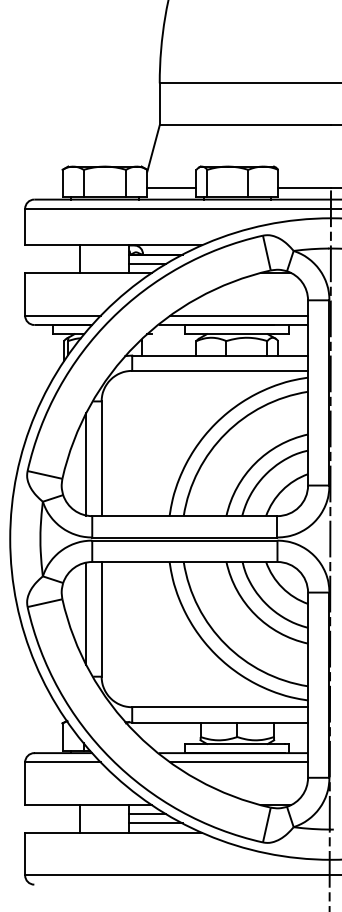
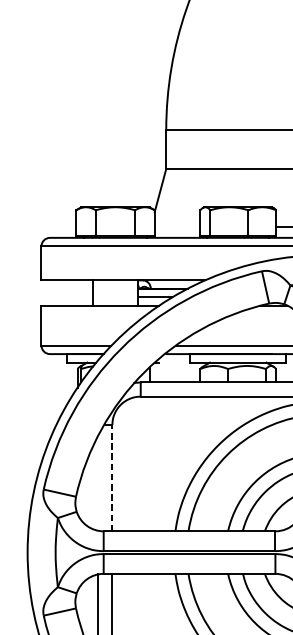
line: (171, 188) -> (177, 227), removed
line: (101, 458) -> (112, 477), solid -> dashed
line: (86, 463) -> (98, 482), removed

